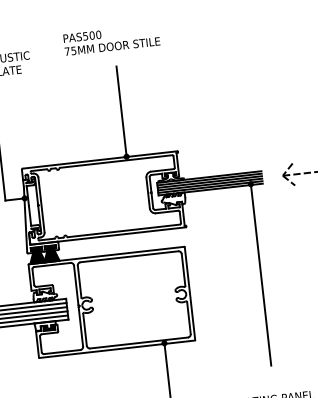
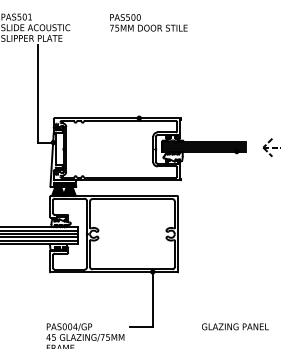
text: (111, 39) -> (148, 22), moved
line: (121, 111) -> (139, 81), removed
line: (260, 274) -> (236, 225), removed

